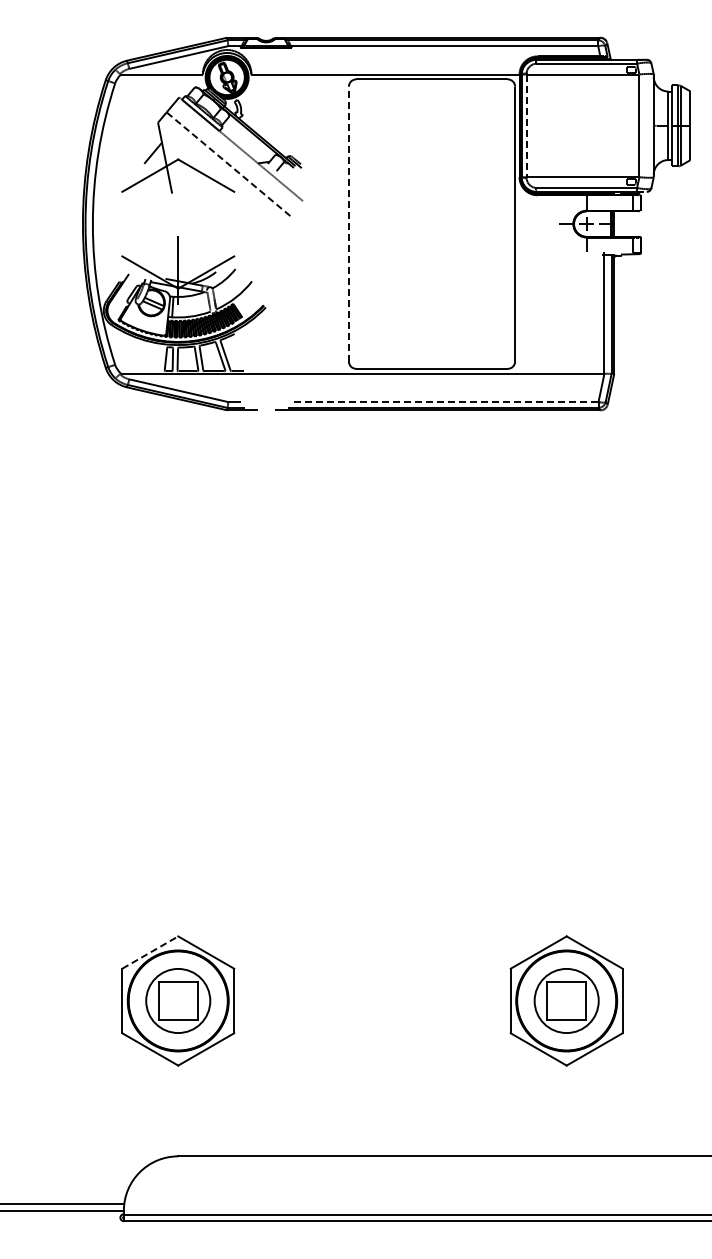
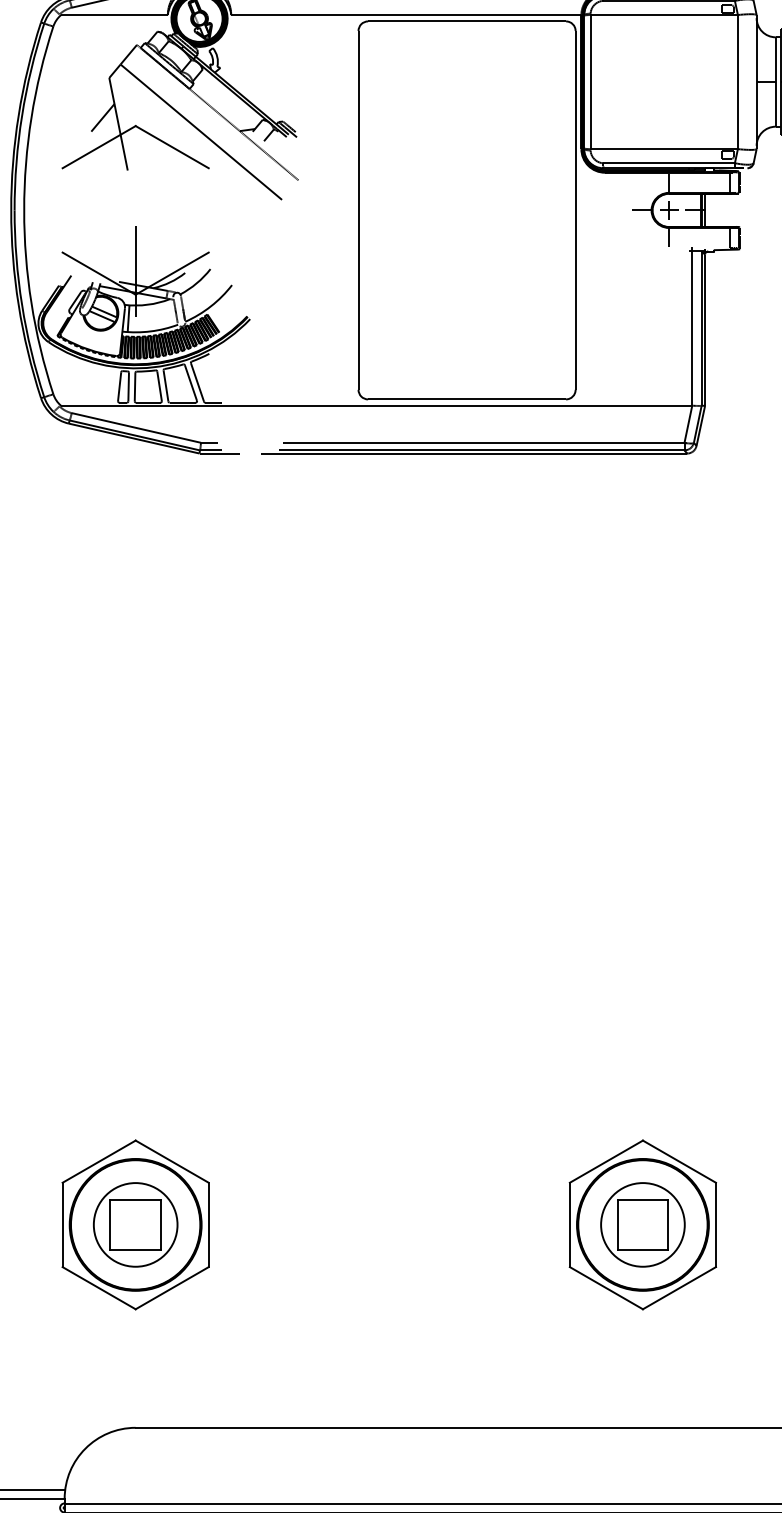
line: (526, 126) -> (590, 82), dashed -> solid
line: (228, 164) -> (201, 132), dashed -> solid
line: (348, 223) -> (357, 209), dashed -> solid
line: (444, 402) -> (483, 443), dashed -> solid
line: (150, 952) -> (99, 1161), dashed -> solid

